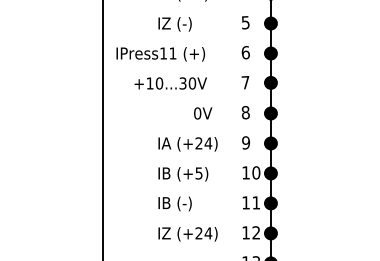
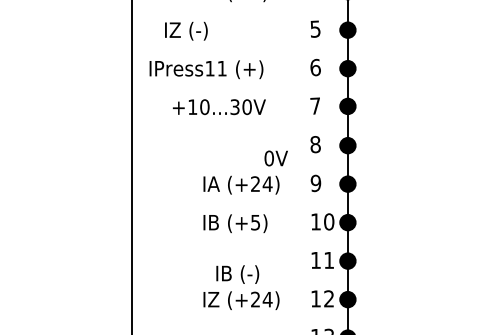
text: (174, 24) -> (185, 31), moved
text: (203, 113) -> (276, 158), moved
text: (174, 203) -> (236, 274), moved

